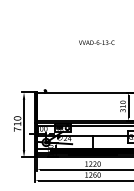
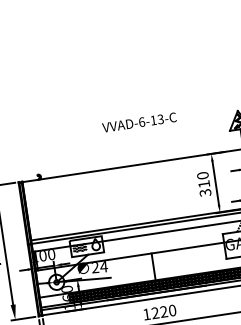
text: (96, 42) -> (138, 122), moved

